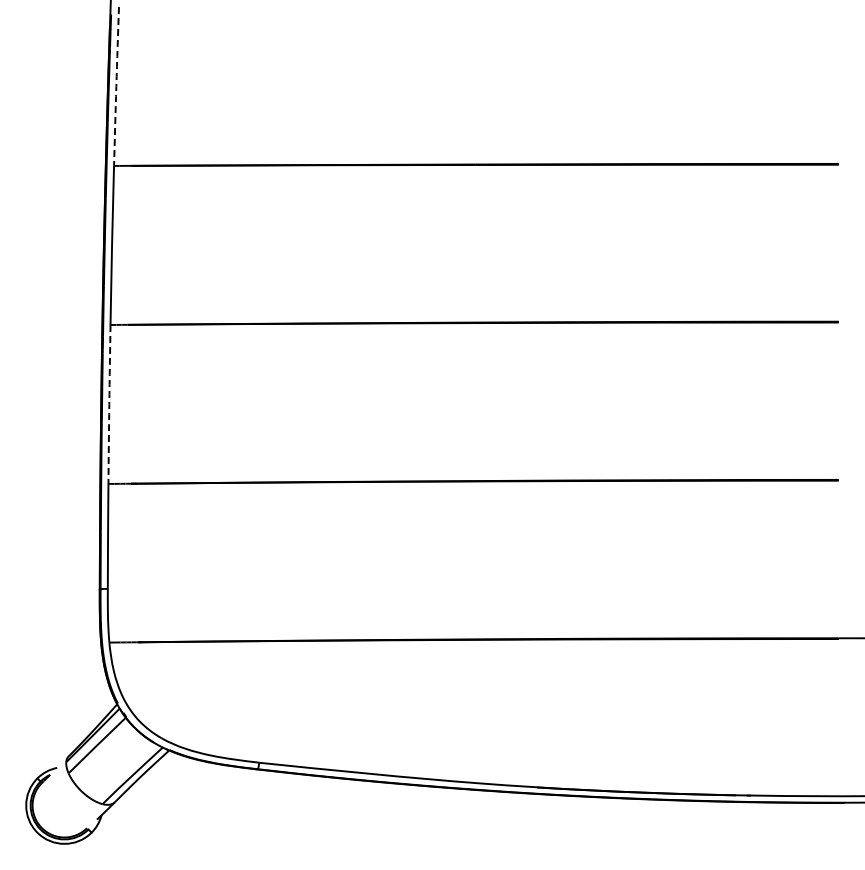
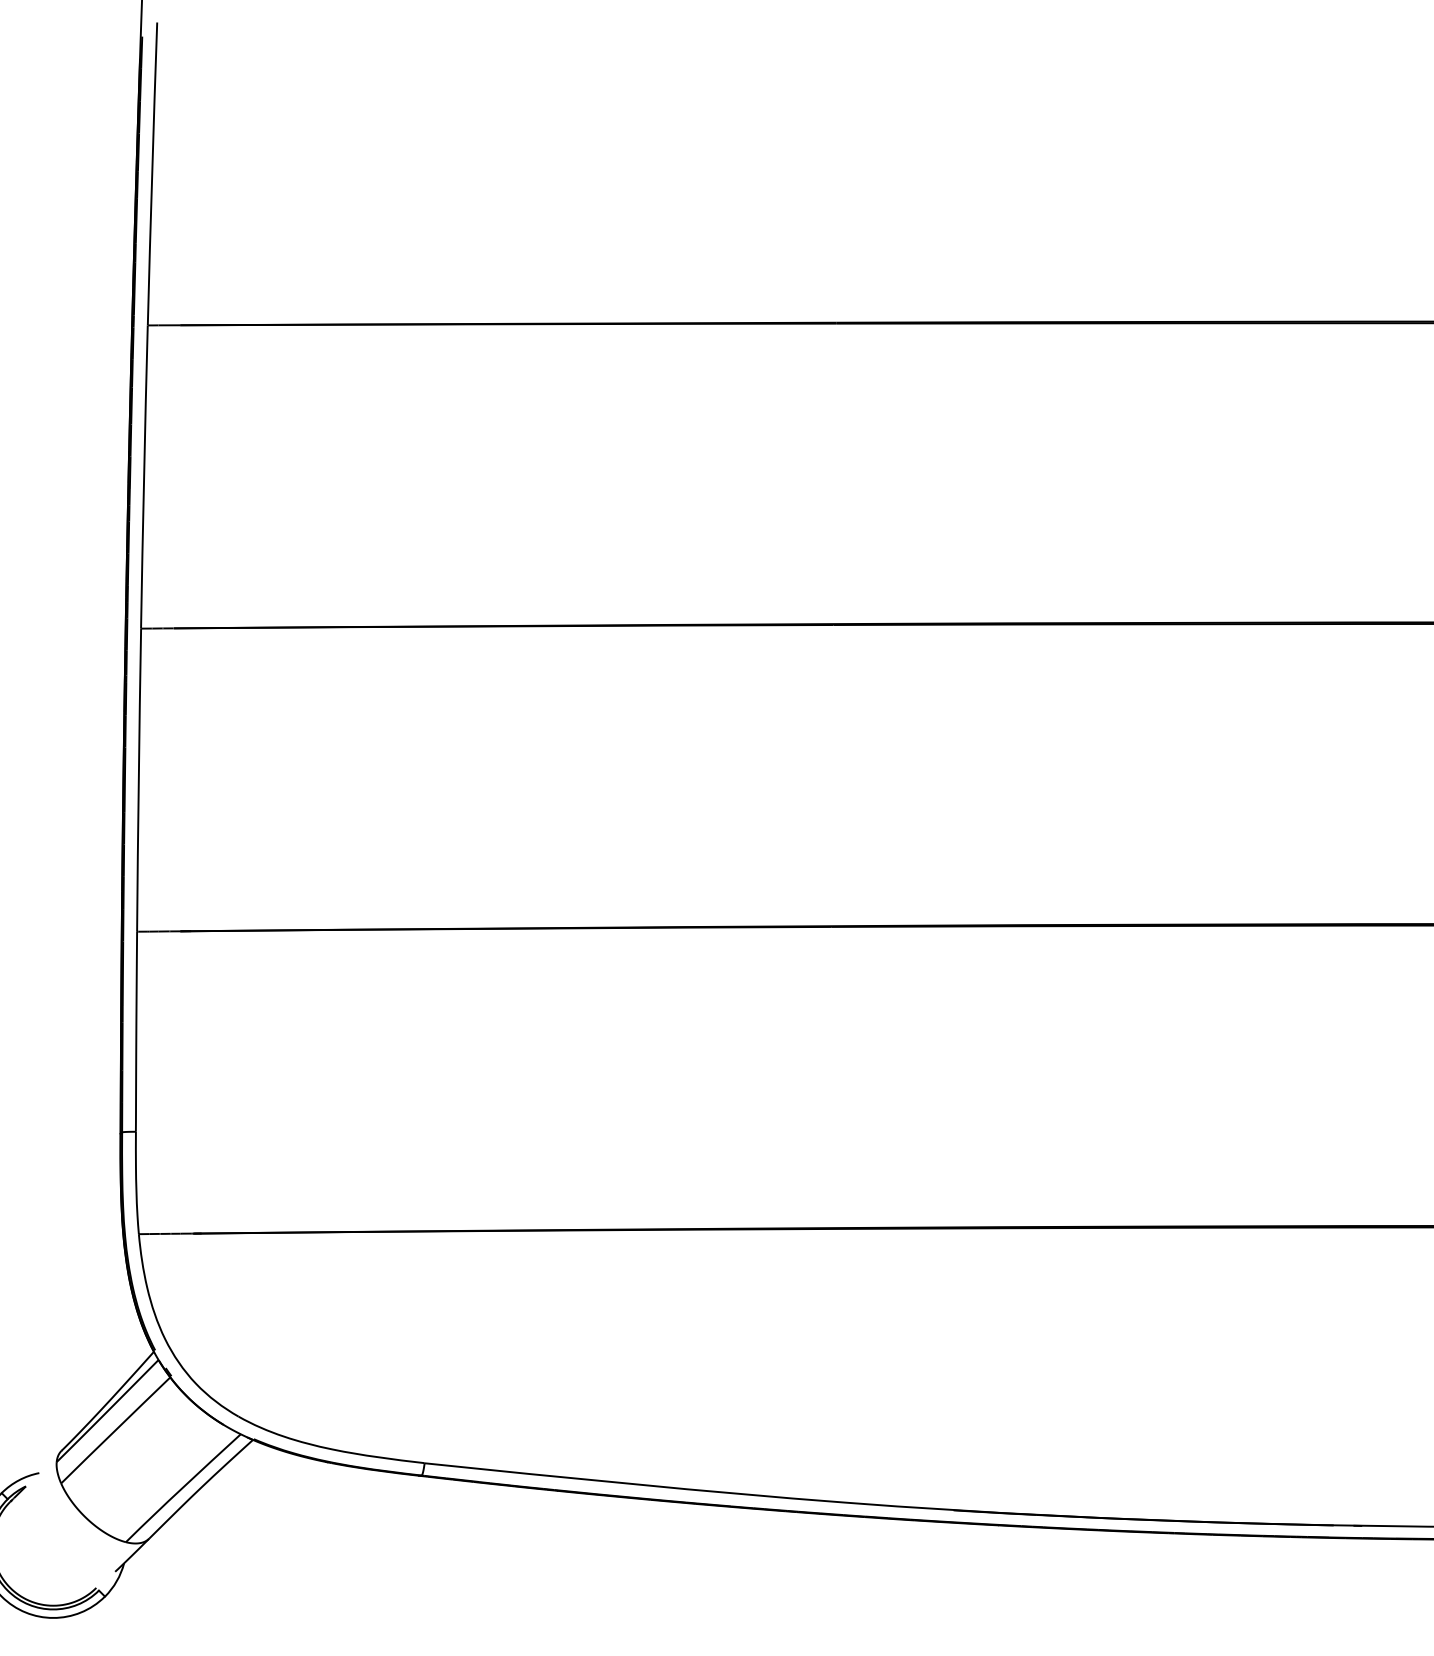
arc: (116, 86) -> (152, 173), dashed -> solid
arc: (109, 404) -> (139, 780), dashed -> solid

